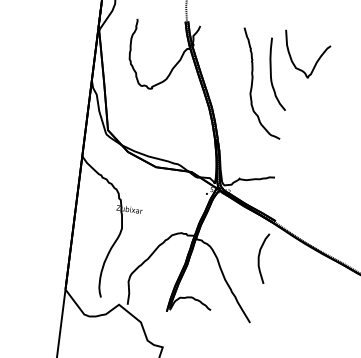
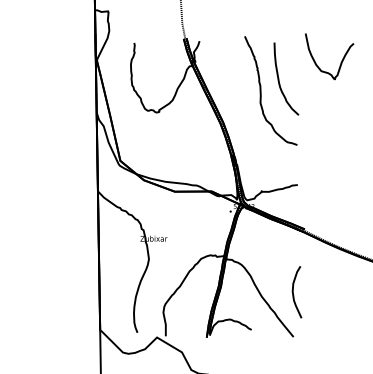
curve: (315, 62) -> (340, 62), moved
curve: (259, 258) -> (293, 292), moved

